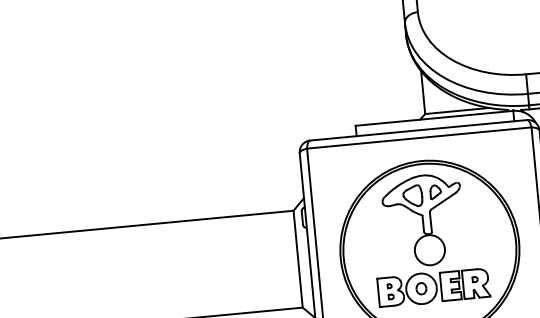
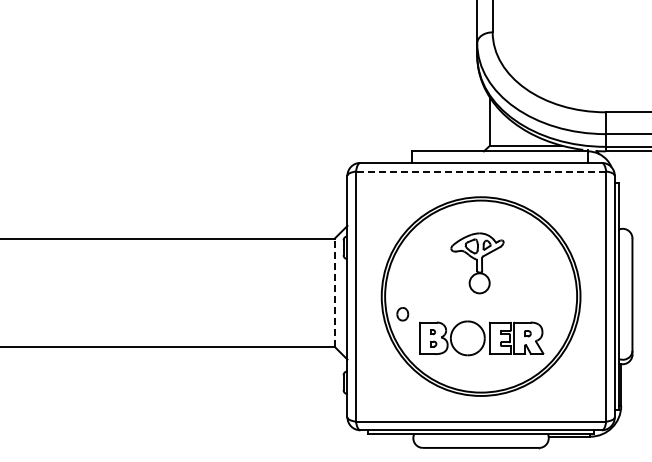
line: (418, 138) -> (480, 171), solid -> dashed
part: (423, 220) -> (477, 263), size x0.6
line: (298, 258) -> (334, 292), solid -> dashed
part: (421, 288) -> (402, 314), moved

